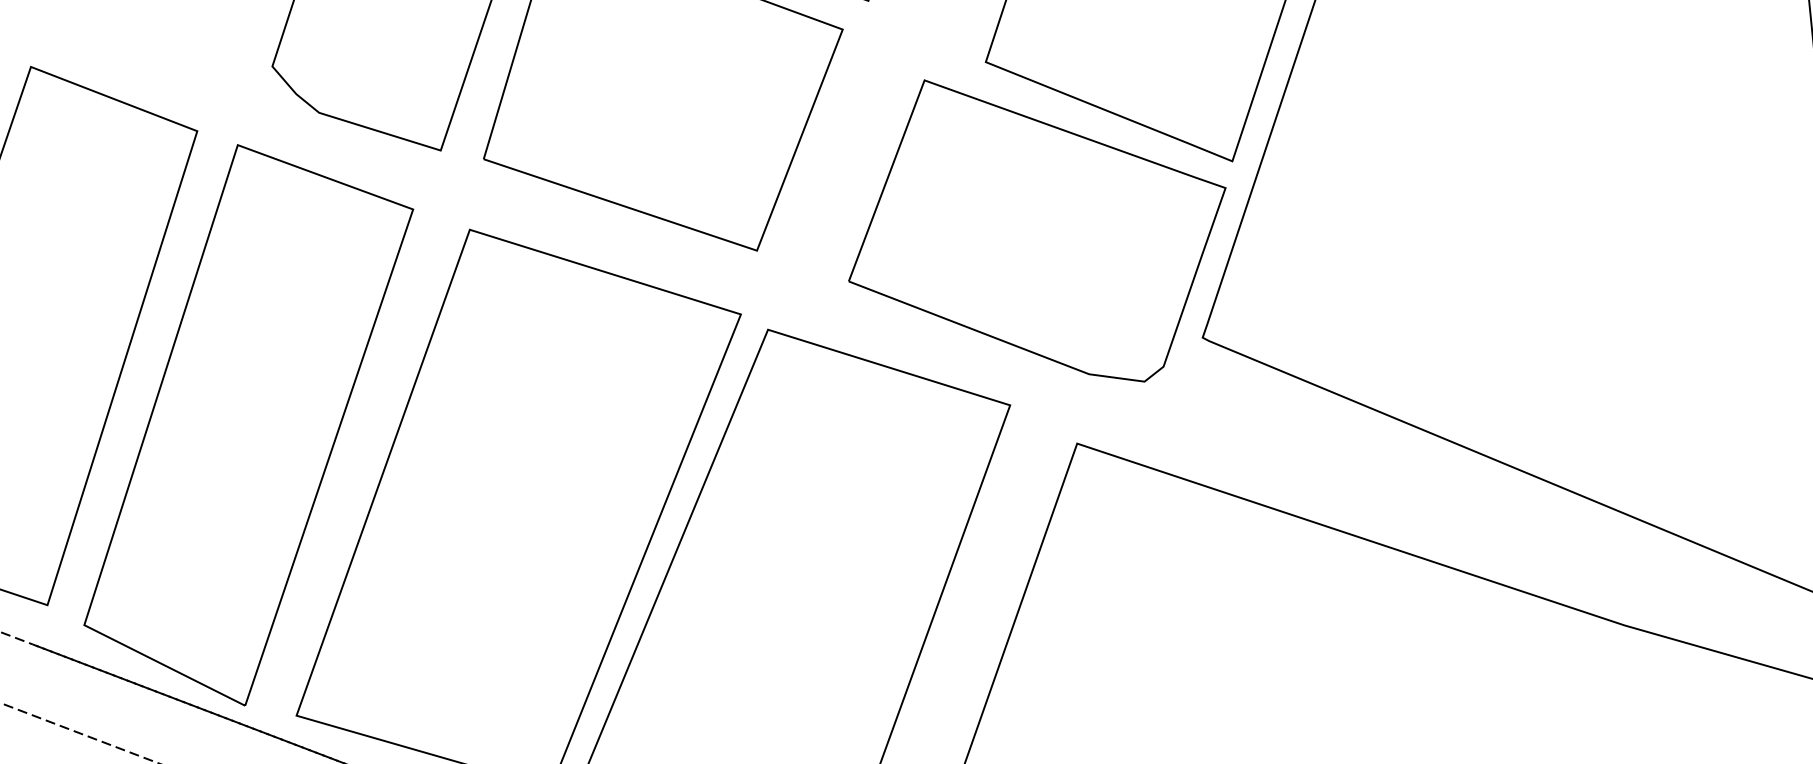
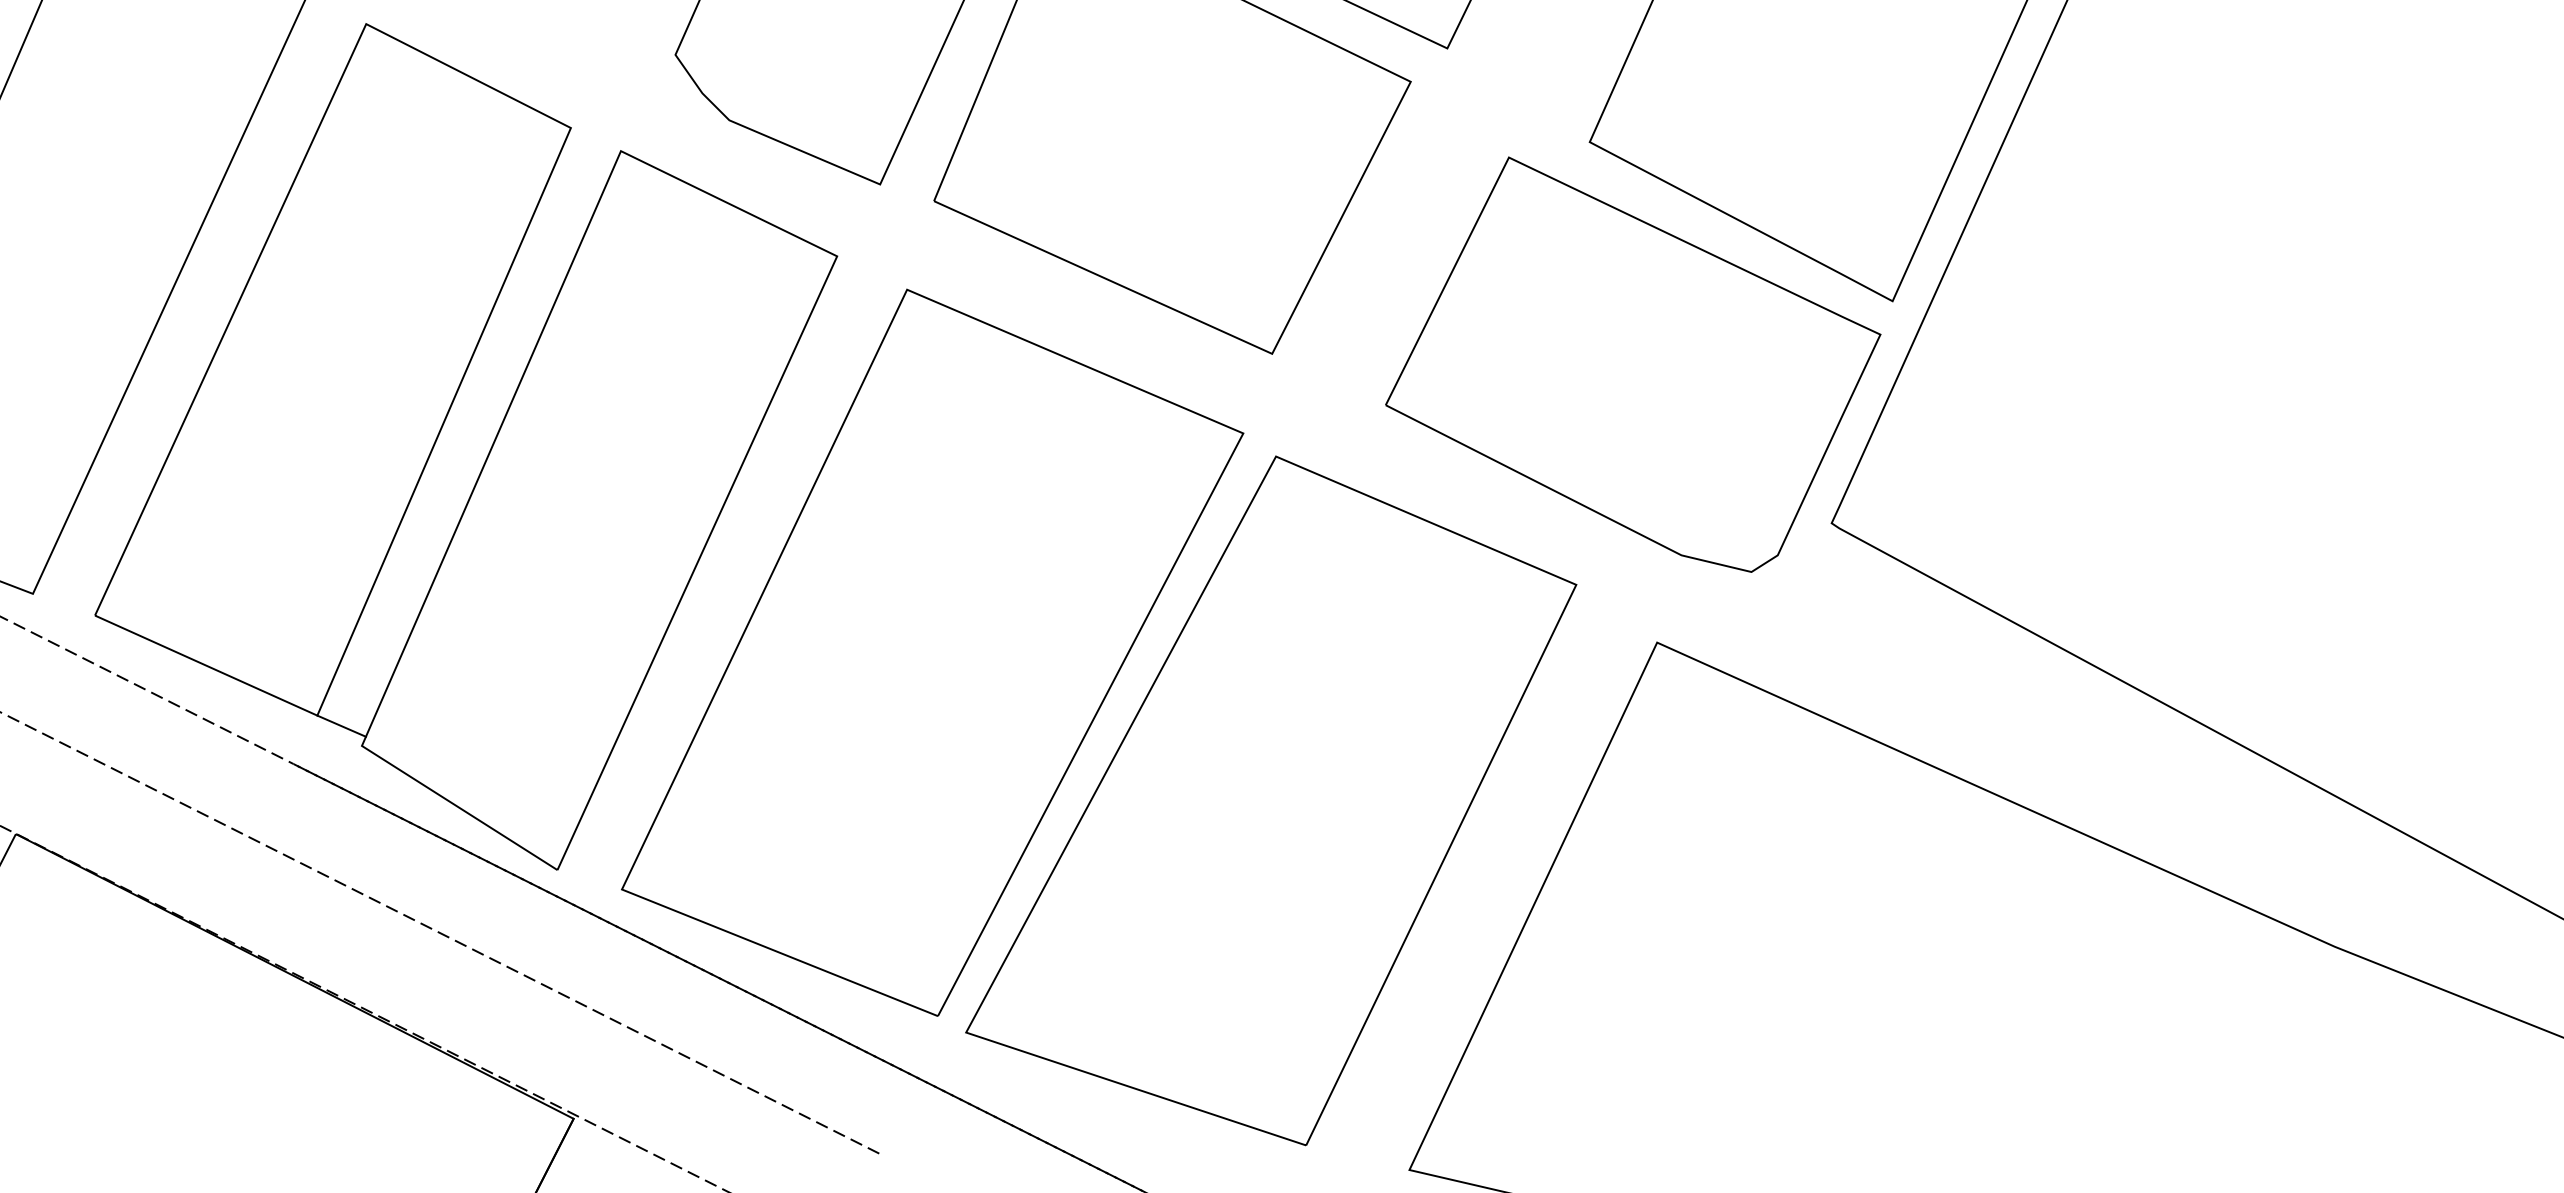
line: (66, 610) -> (341, 725), added

